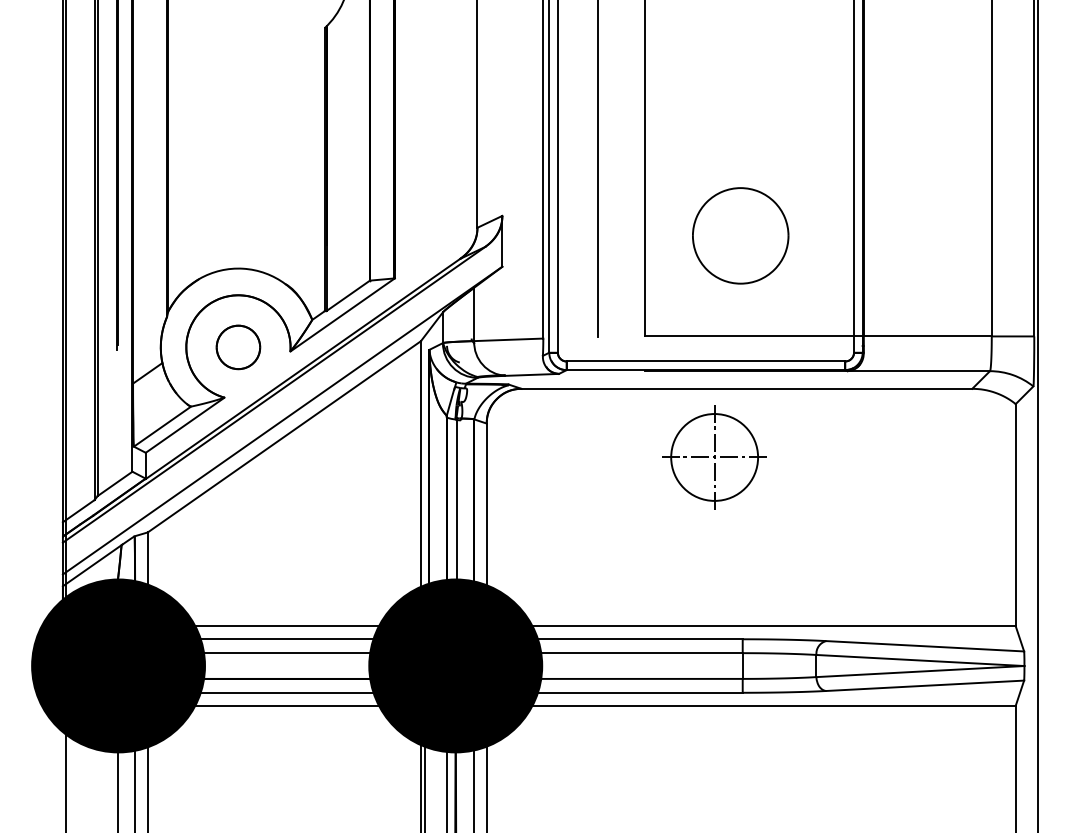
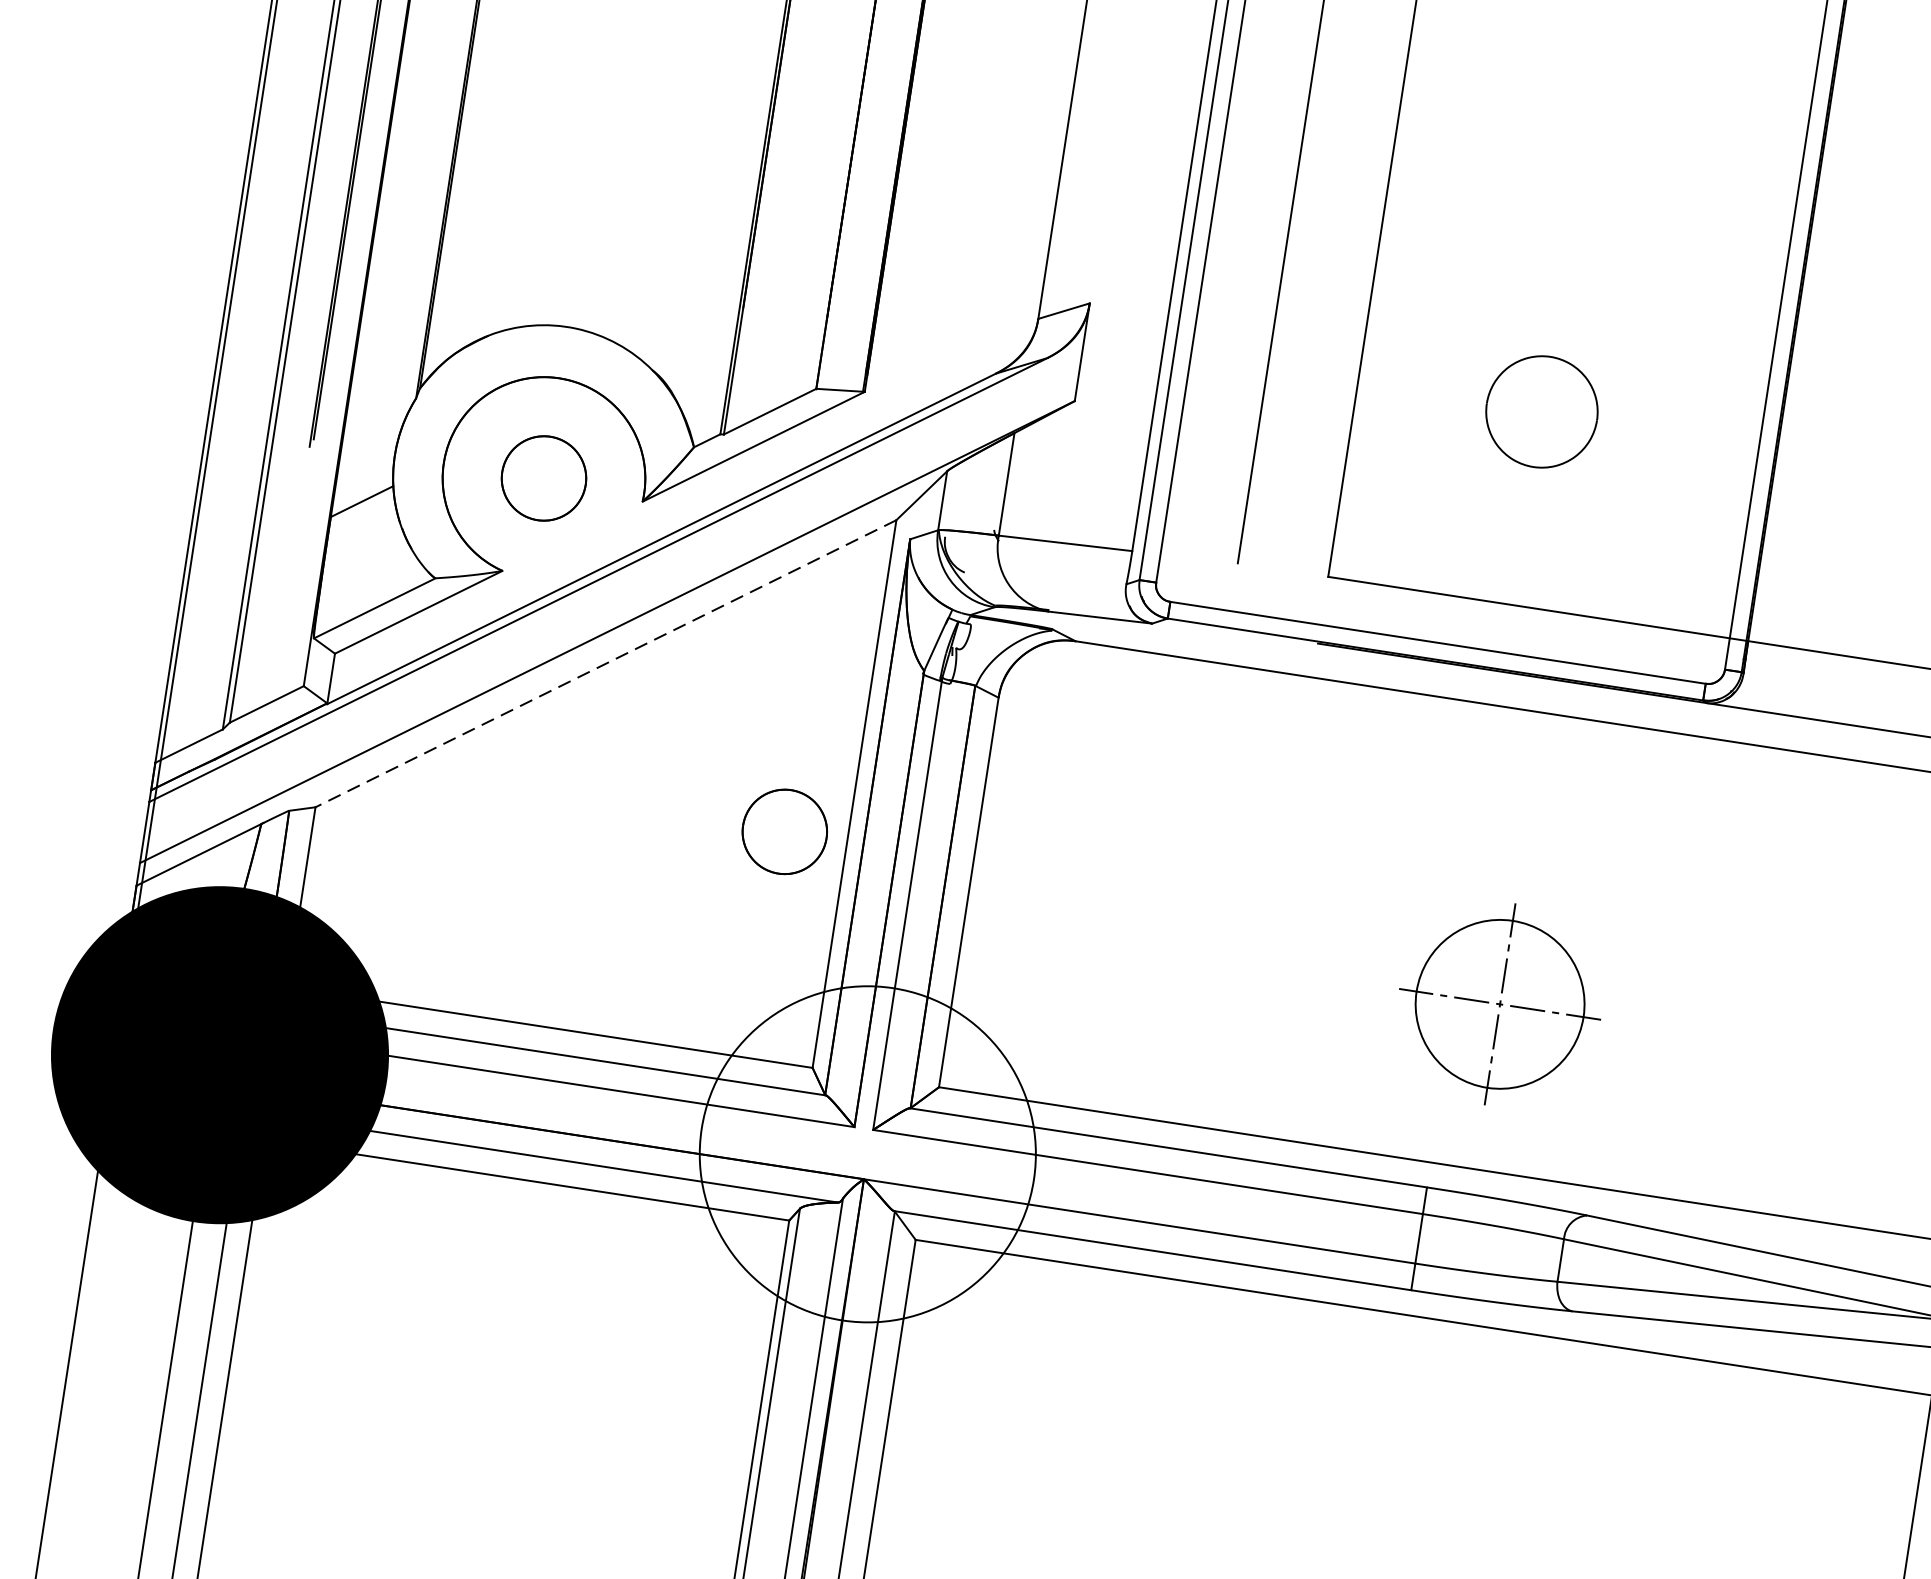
part: (740, 235) -> (1541, 411), size x0.6
line: (284, 436) -> (606, 663), solid -> dashed
part: (714, 457) -> (1499, 1004), moved
part: (388, 508) -> (784, 832), added
fill: (455, 665) -> (867, 1153), removed

